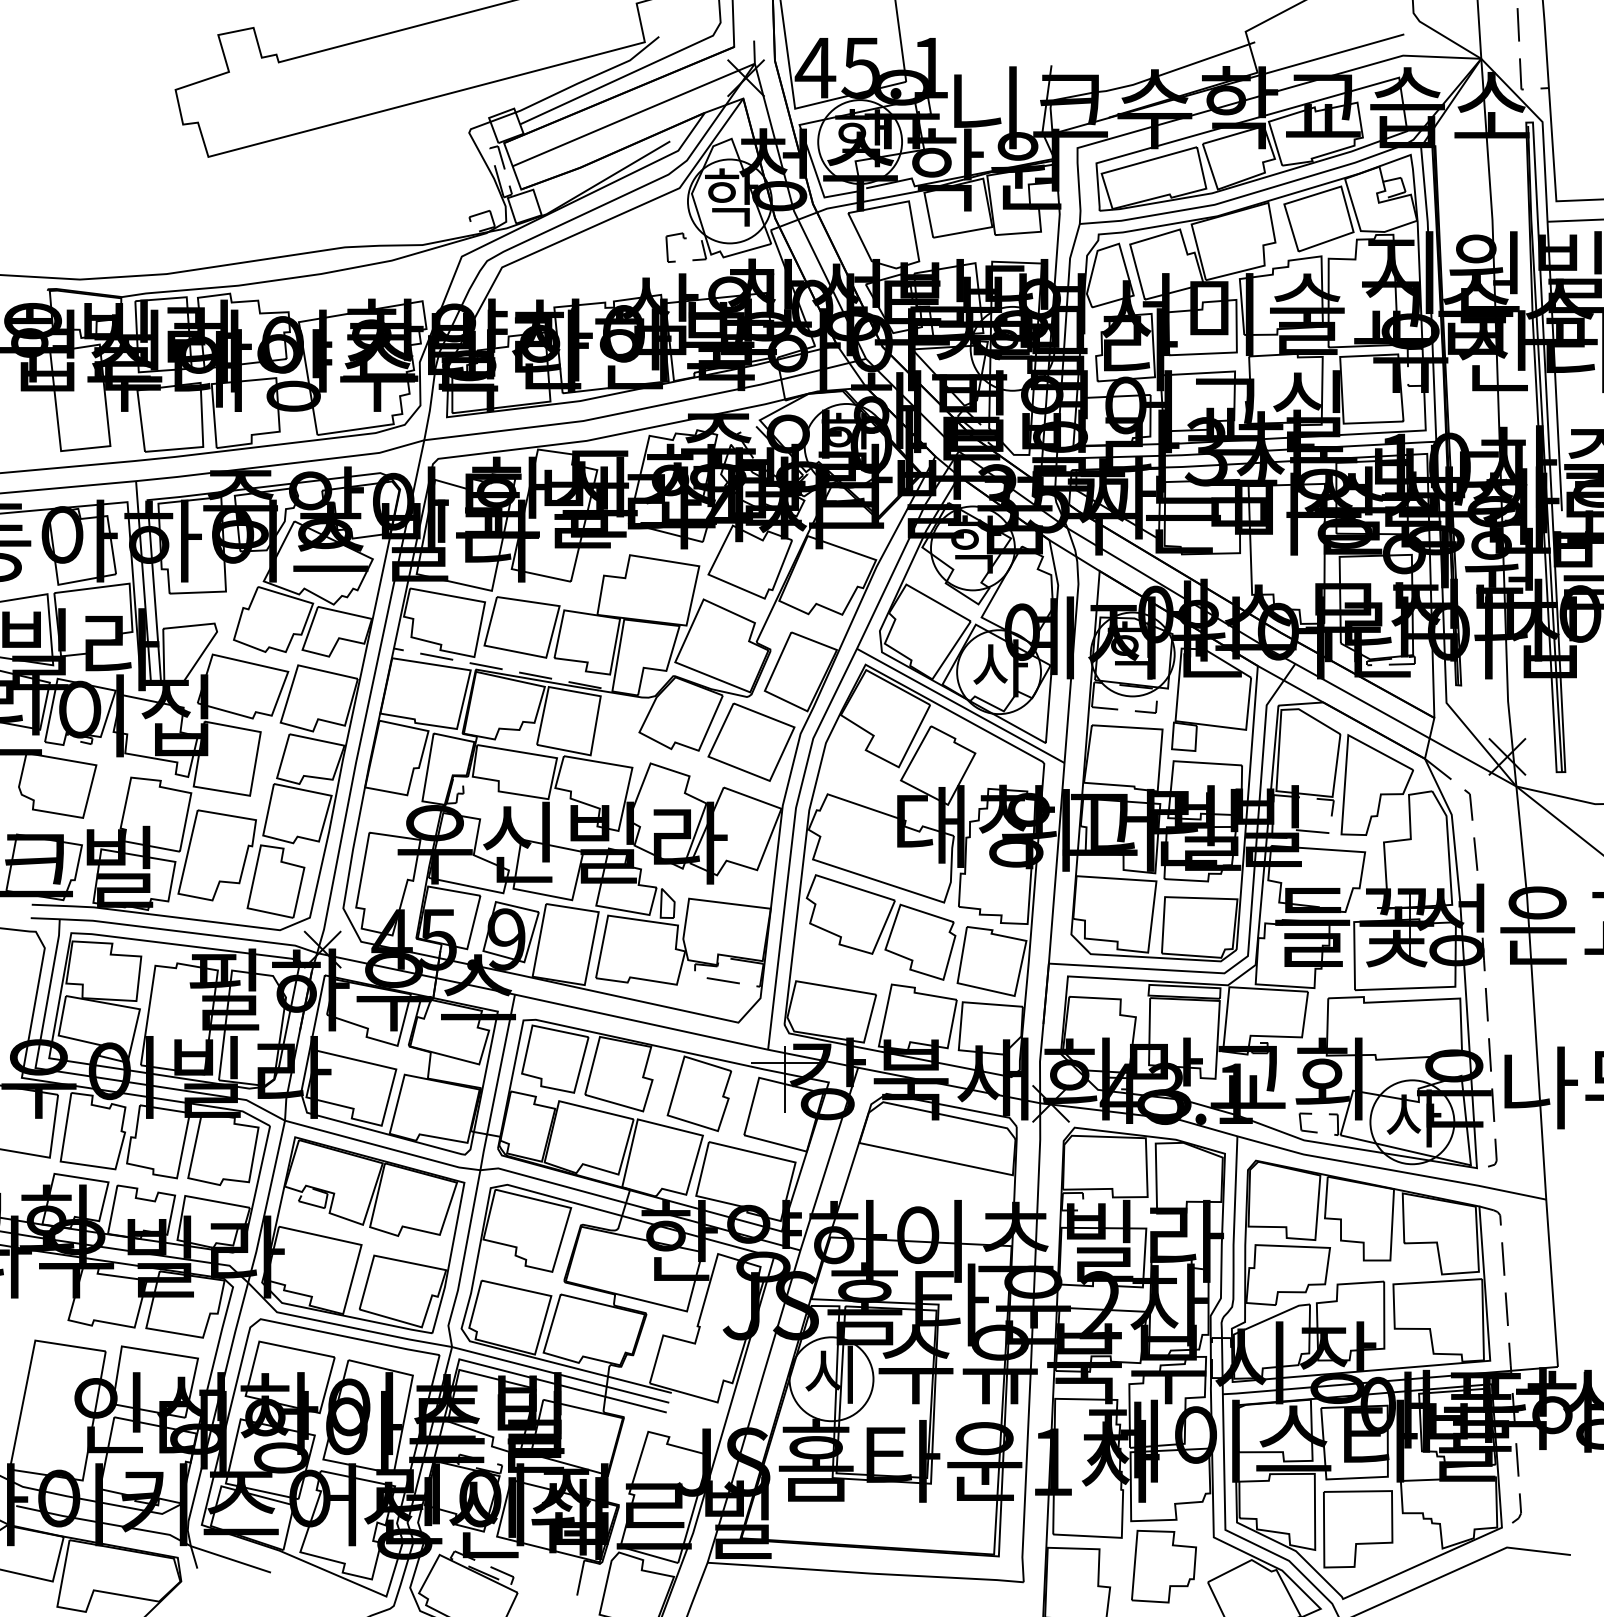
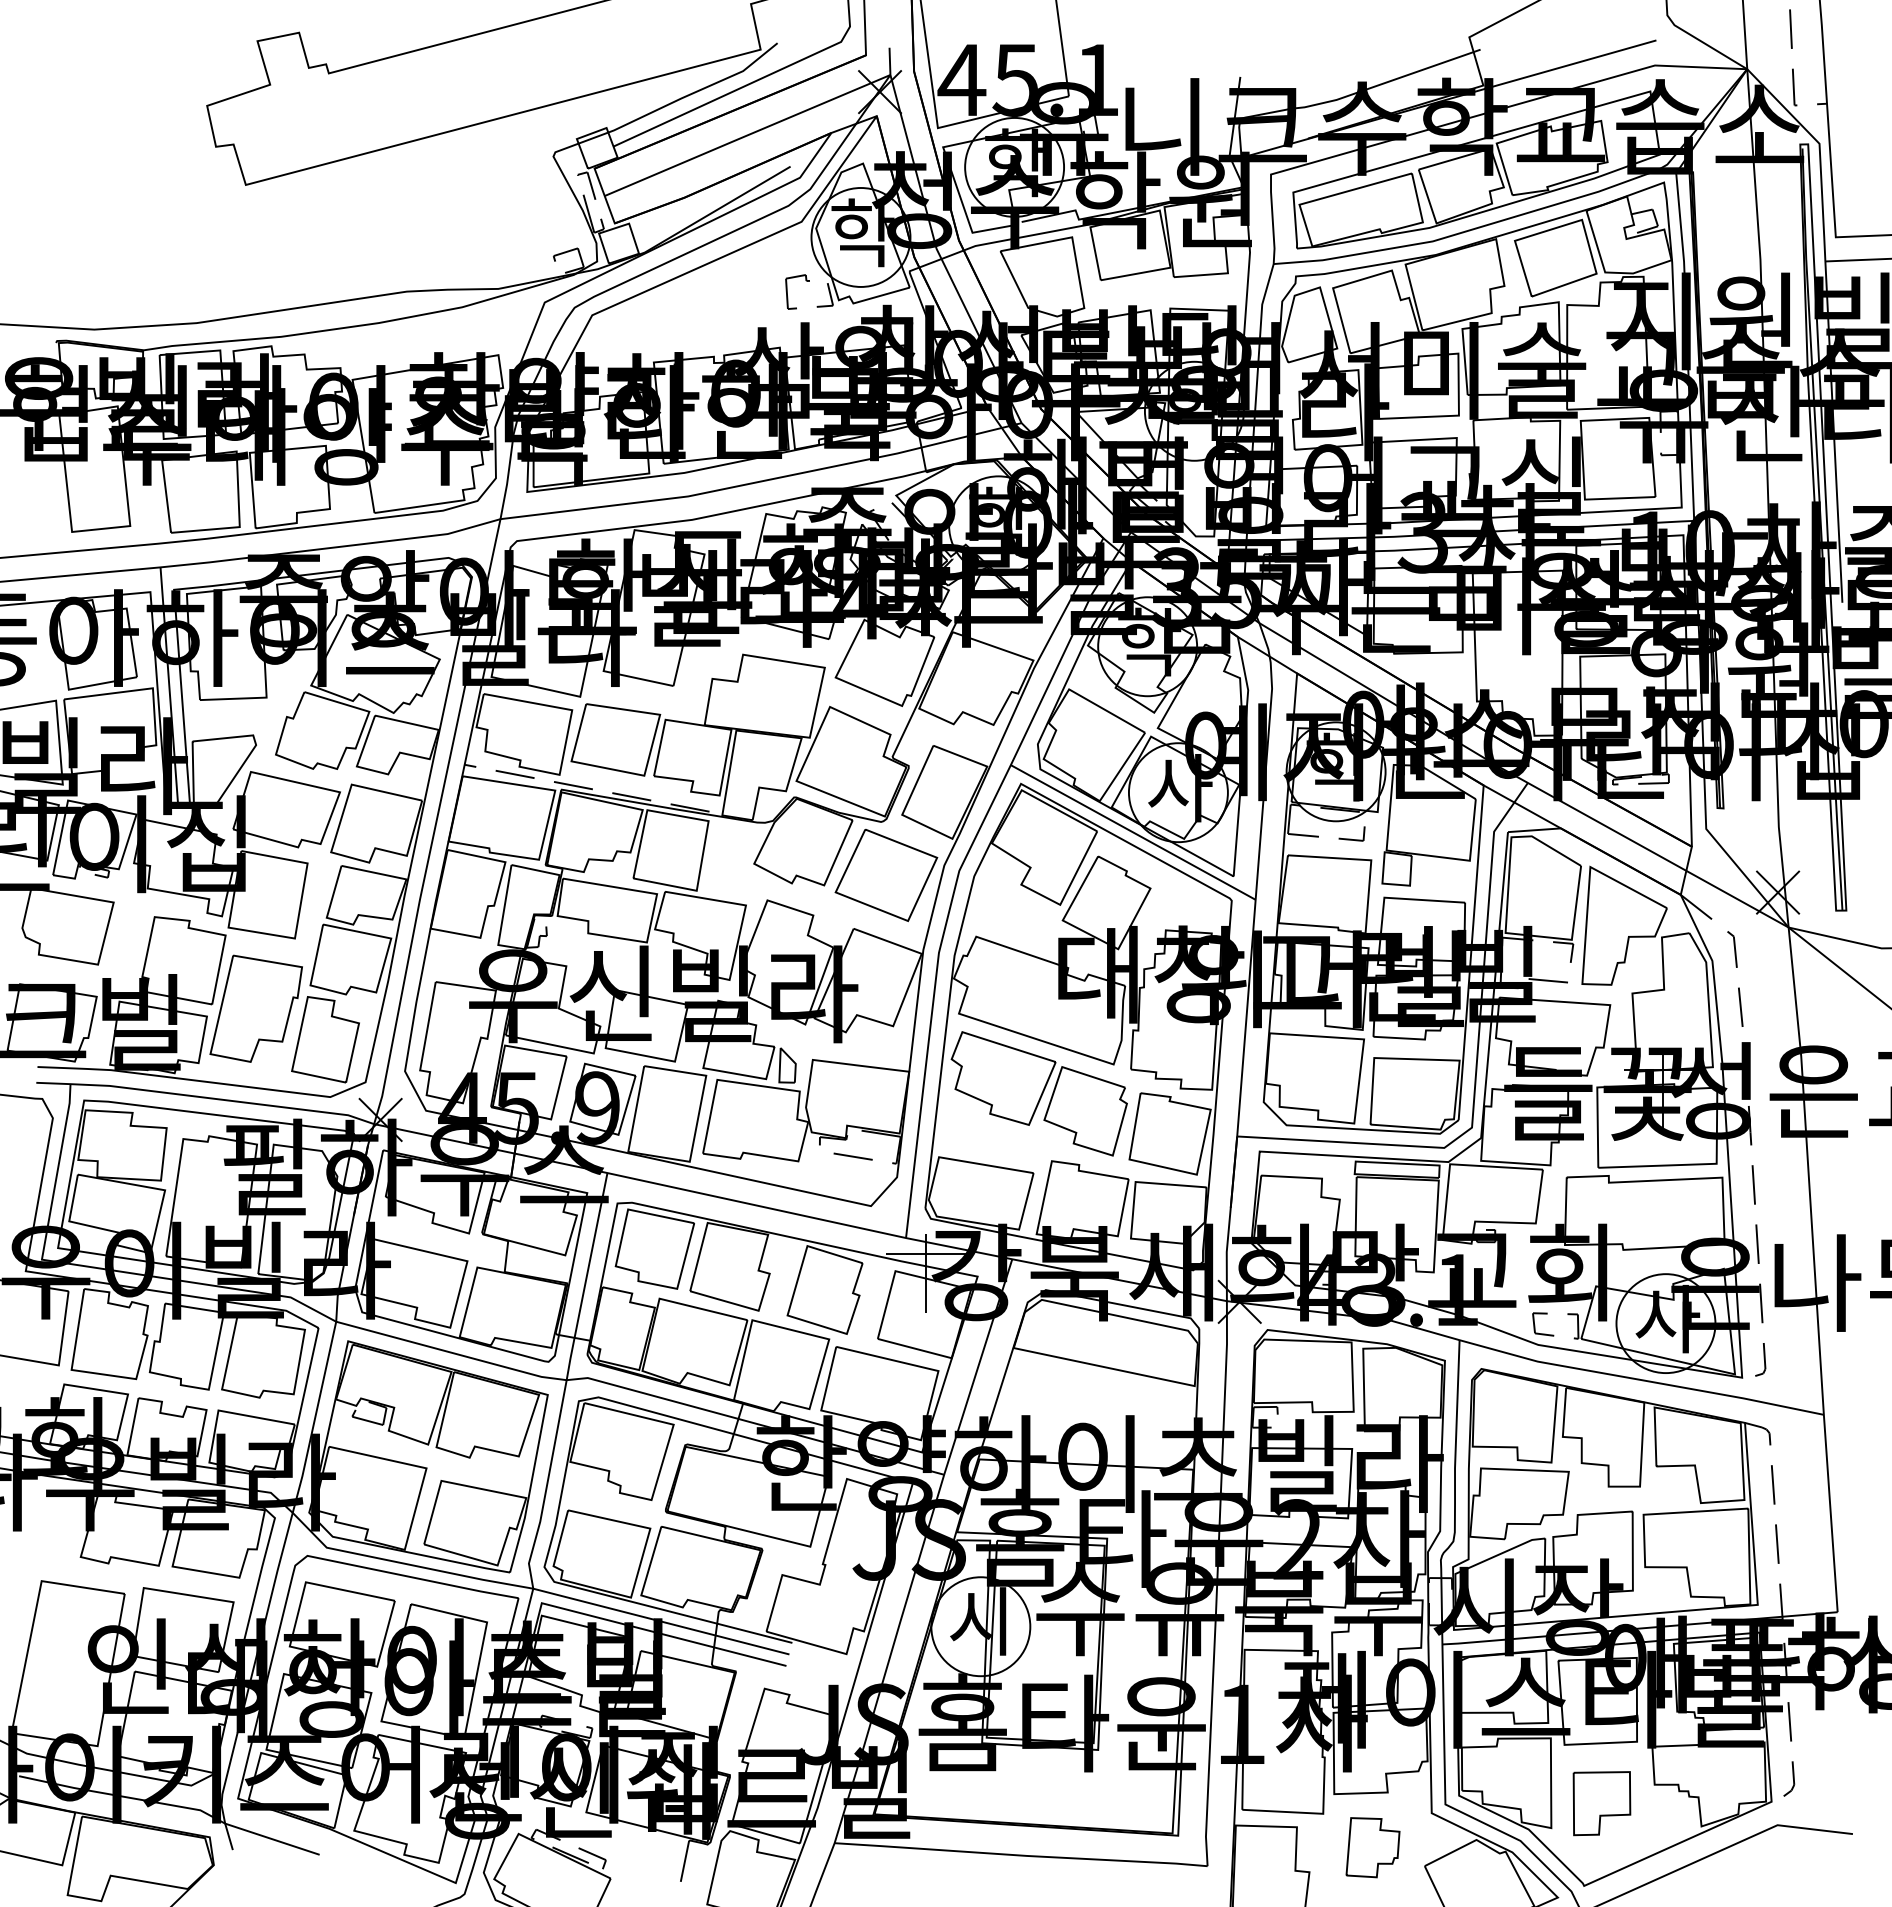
part: (1357, 1529) -> (1601, 1803), size x0.7
part: (1163, 1566) -> (1372, 1847), size x0.7

